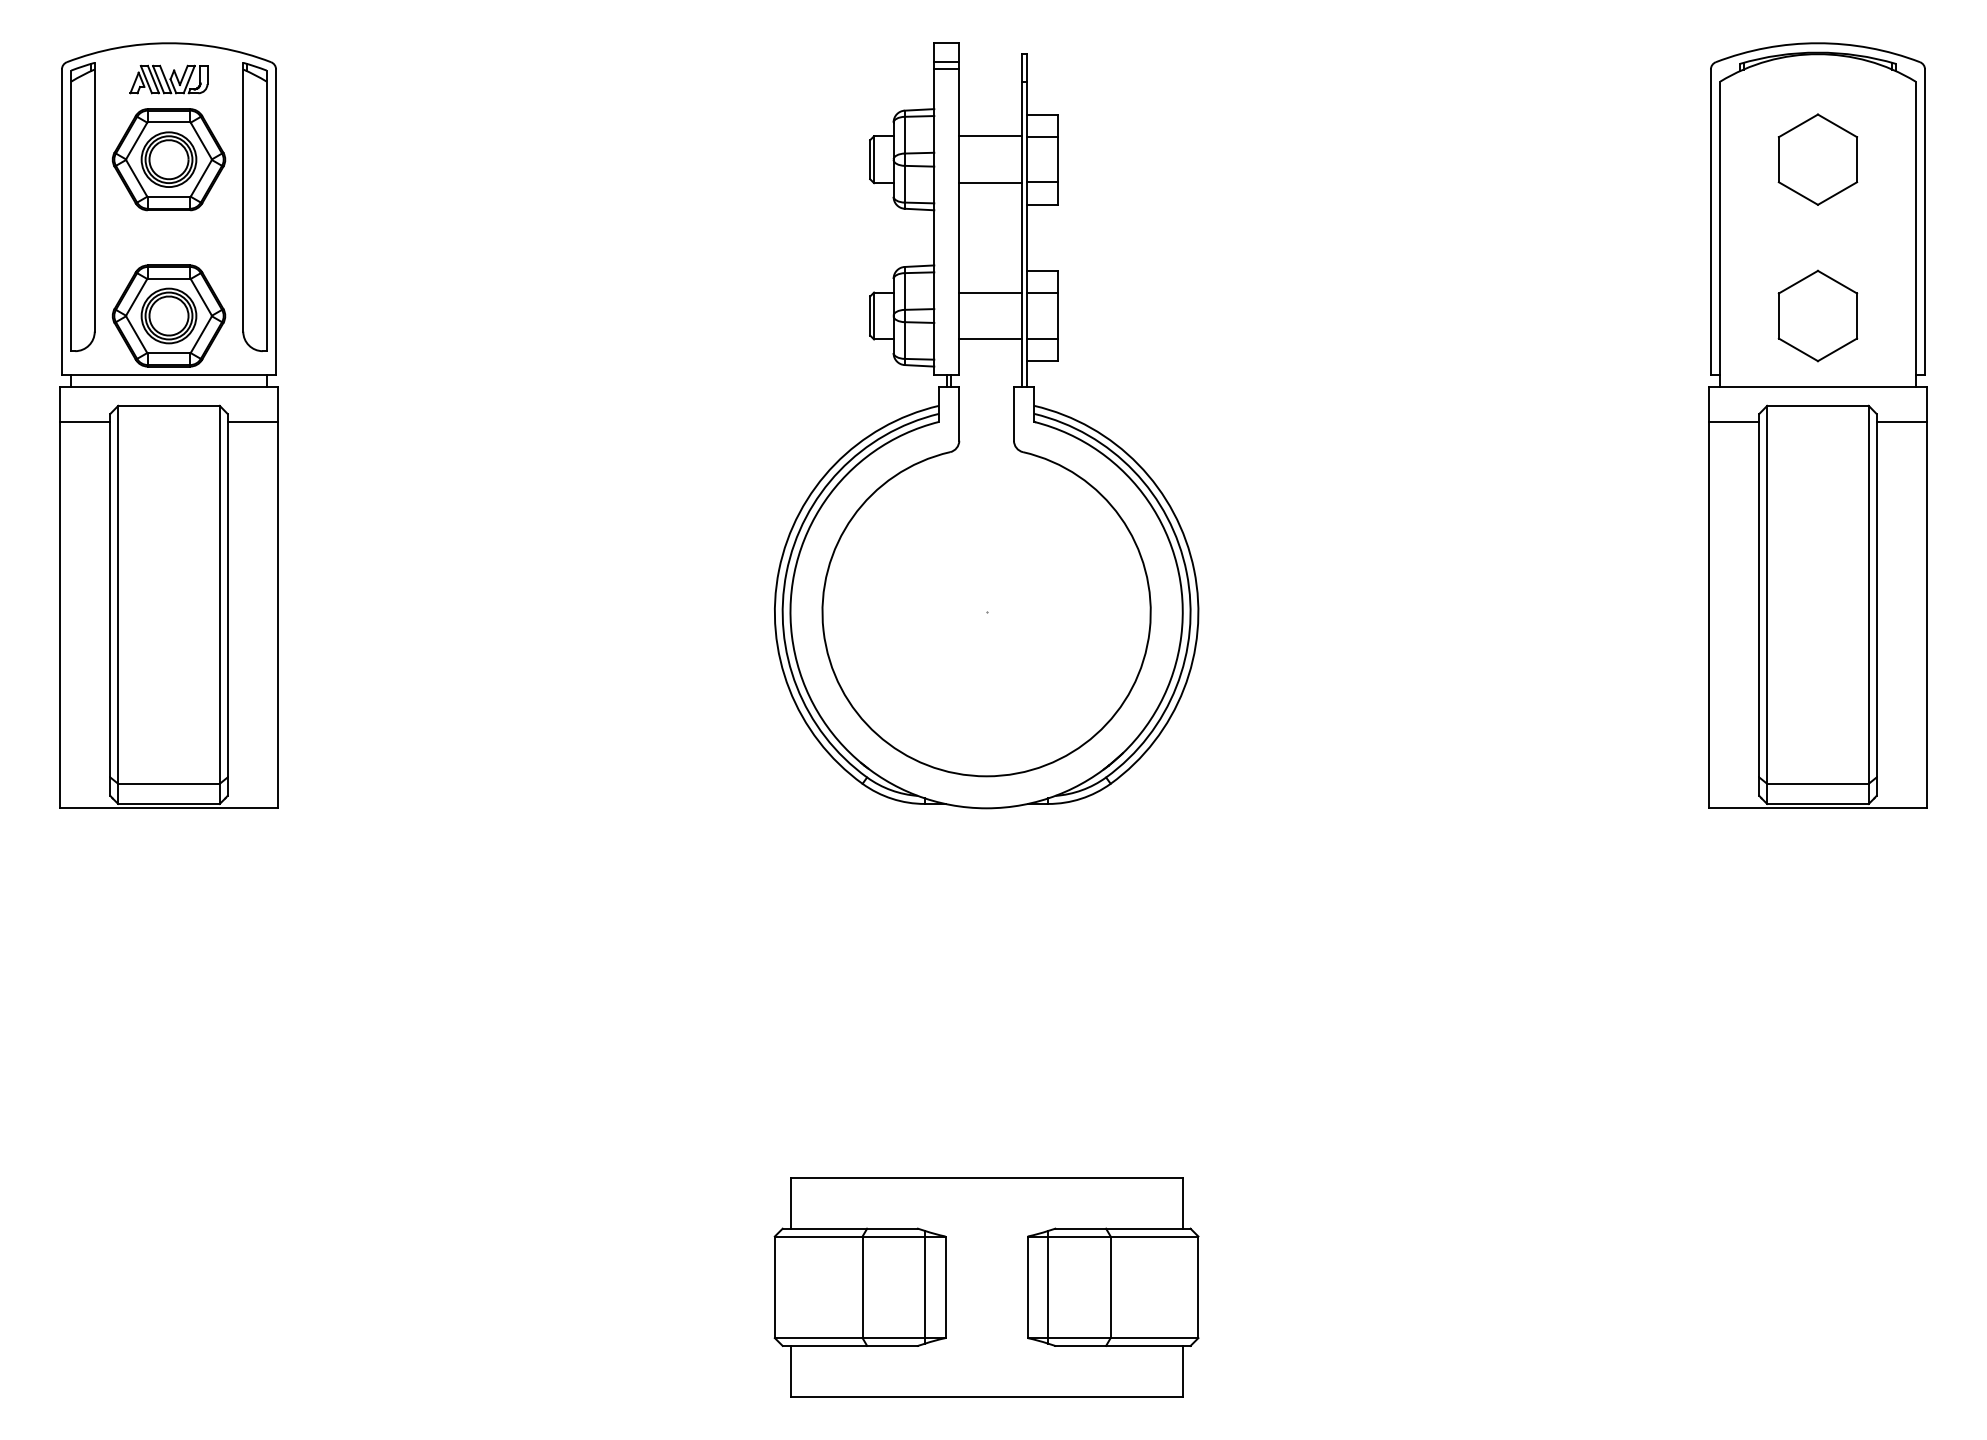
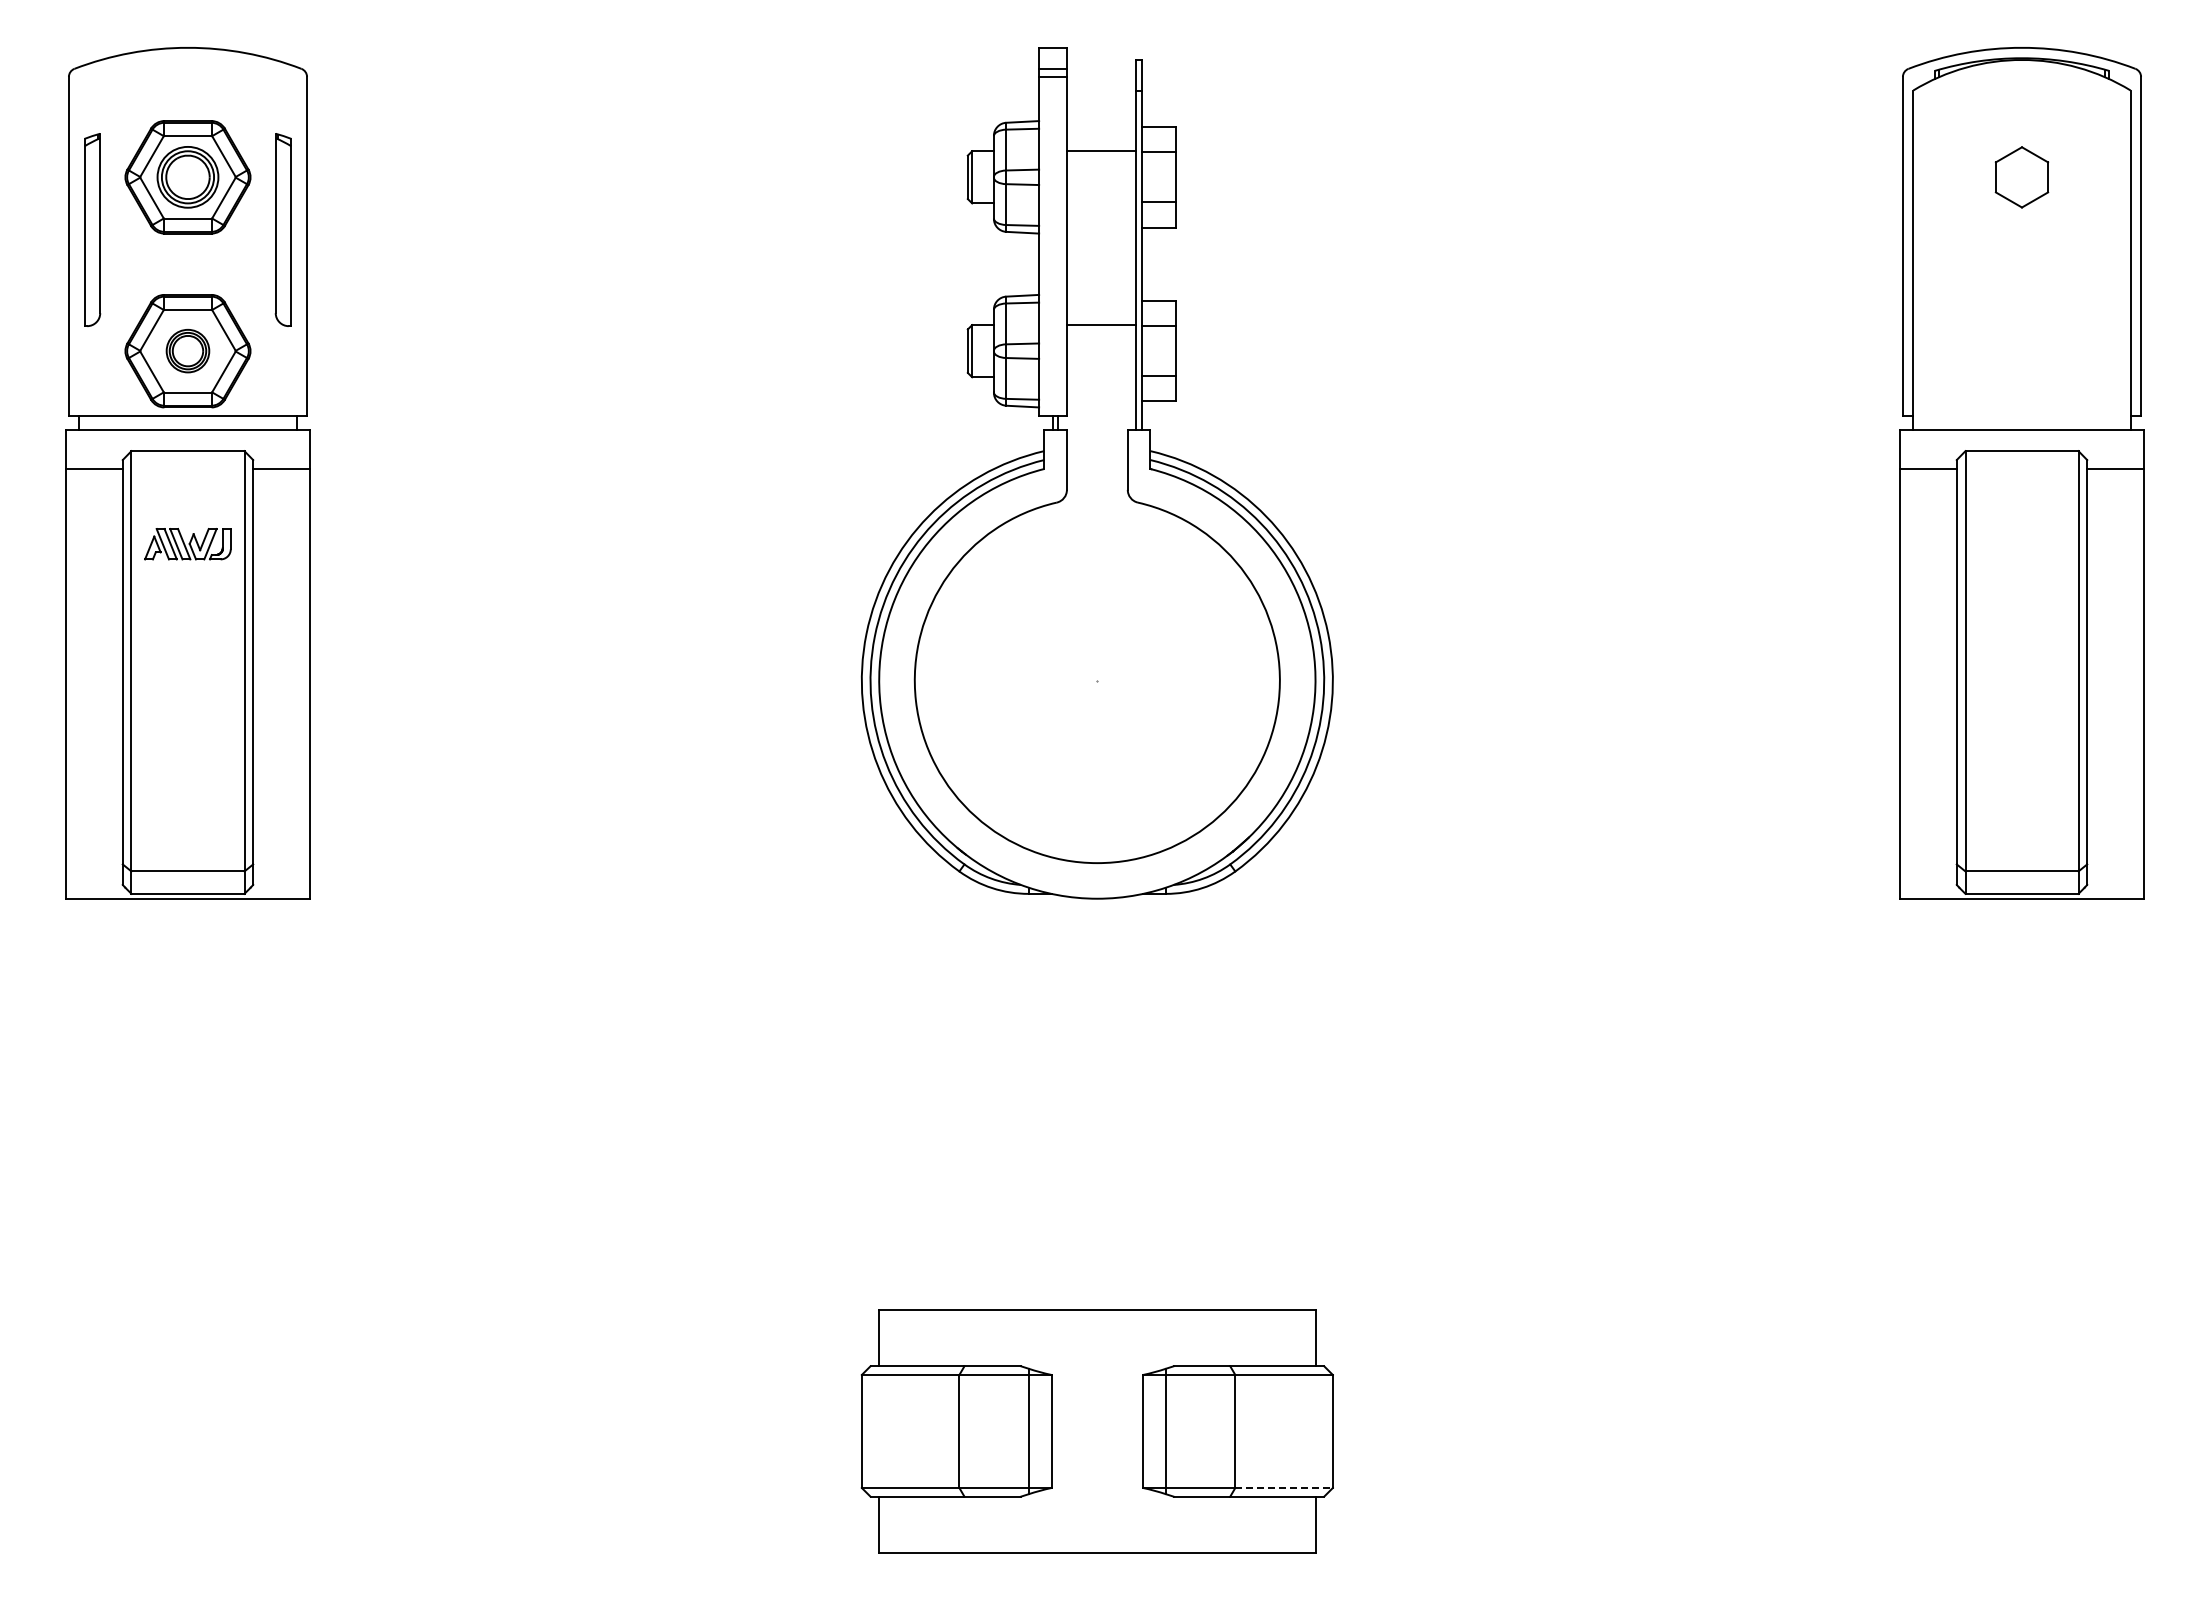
part: (168, 79) -> (187, 544), moved
part: (1817, 159) -> (2021, 177), size x0.6
line: (990, 183) -> (1101, 203), removed
part: (83, 206) -> (92, 229), size x0.6
part: (254, 206) -> (283, 229), size x0.6
part: (168, 315) -> (187, 350), size x0.7
part: (1817, 316) -> (2021, 351), removed
line: (990, 339) -> (1101, 377), removed
line: (1154, 1337) -> (1284, 1487), solid -> dashed

